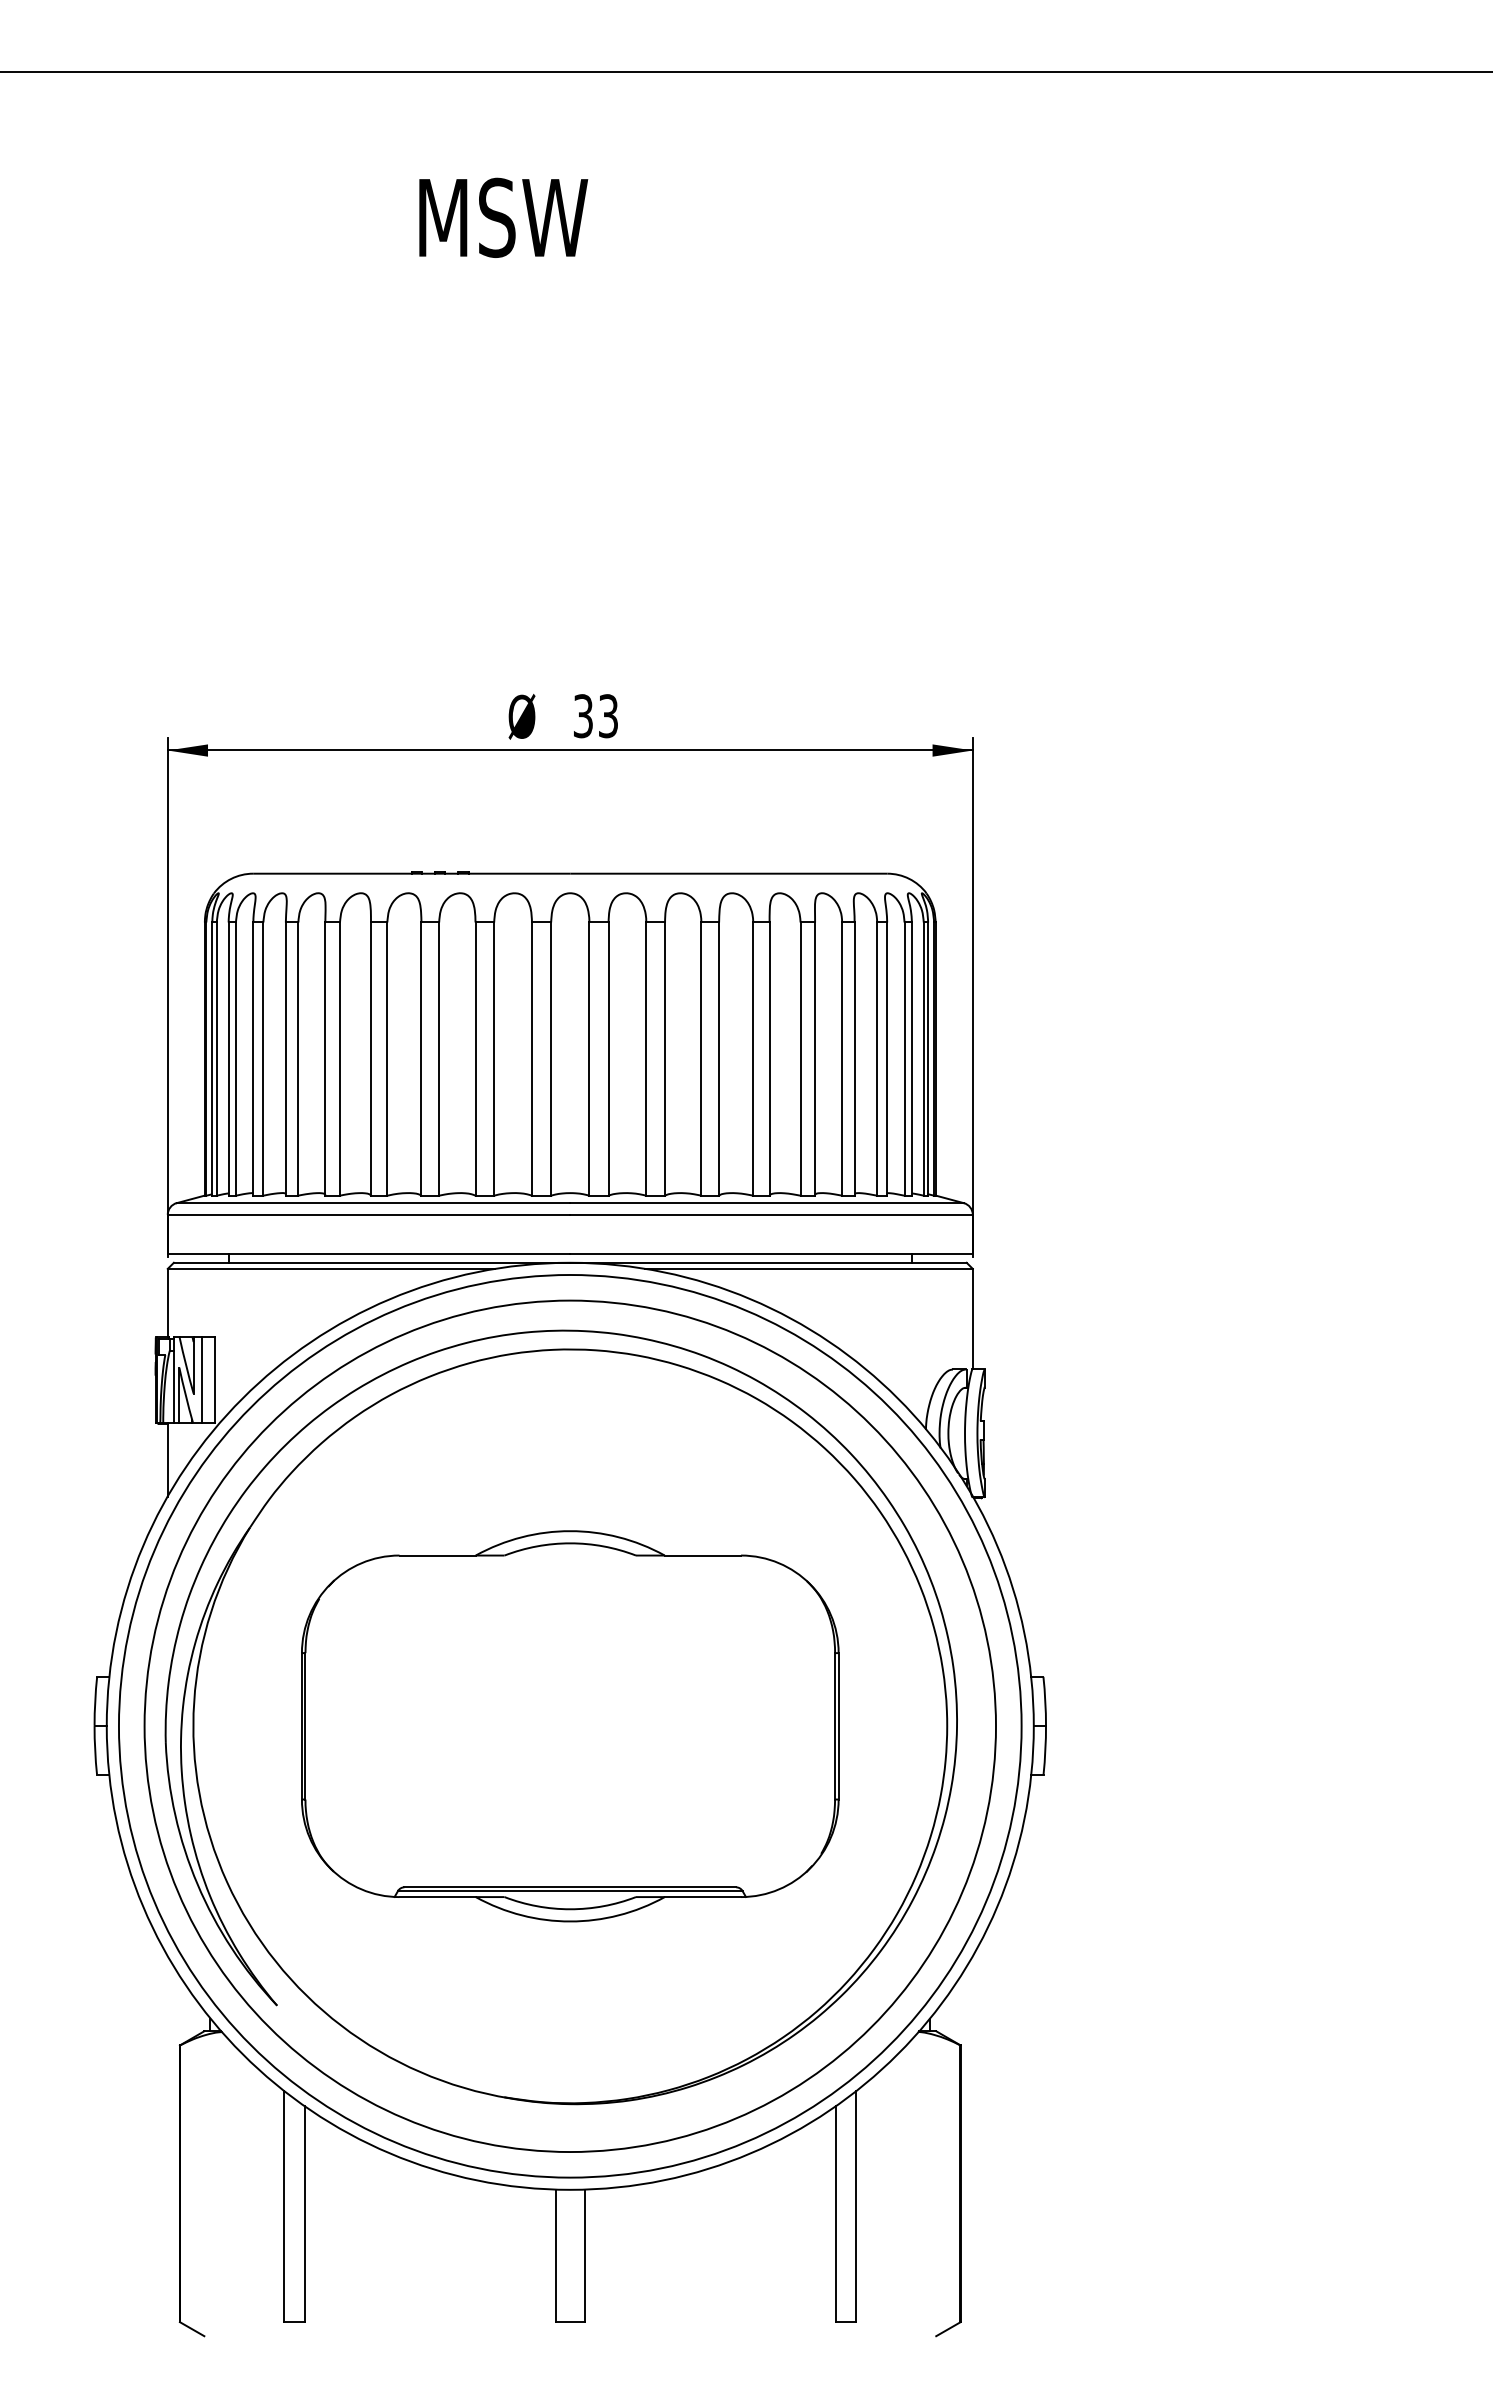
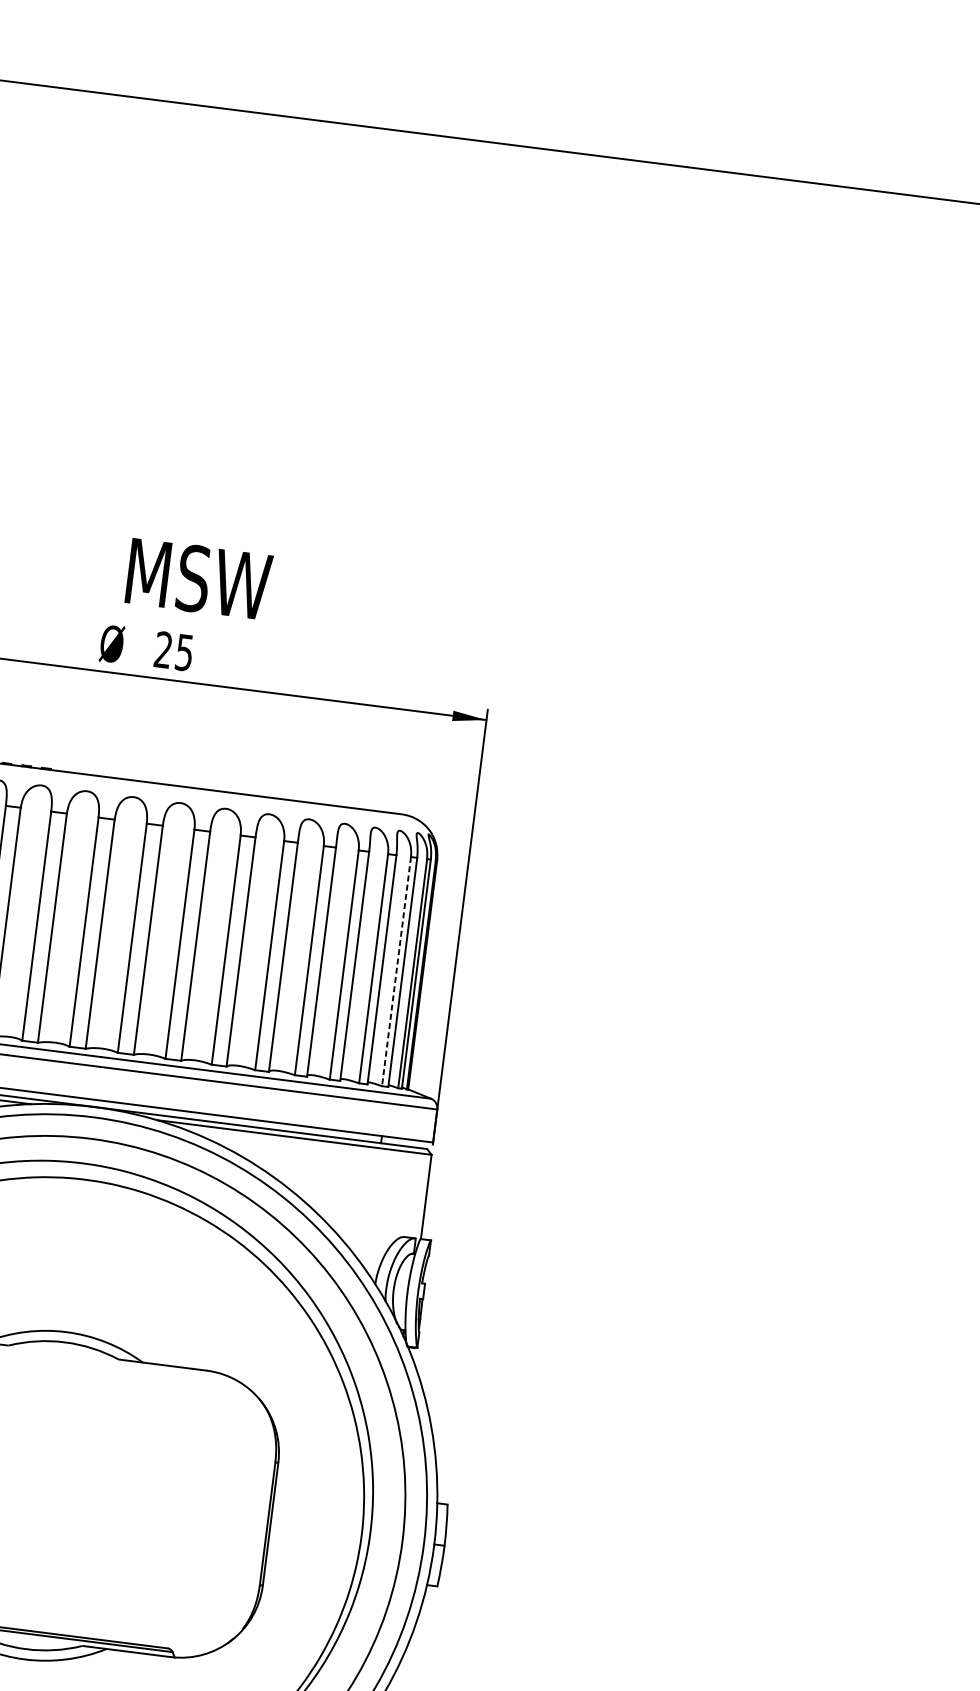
text: (503, 217) -> (199, 578), moved
text: (595, 716) -> (173, 651), 33 -> 25
line: (904, 1059) -> (396, 971), solid -> dashed

